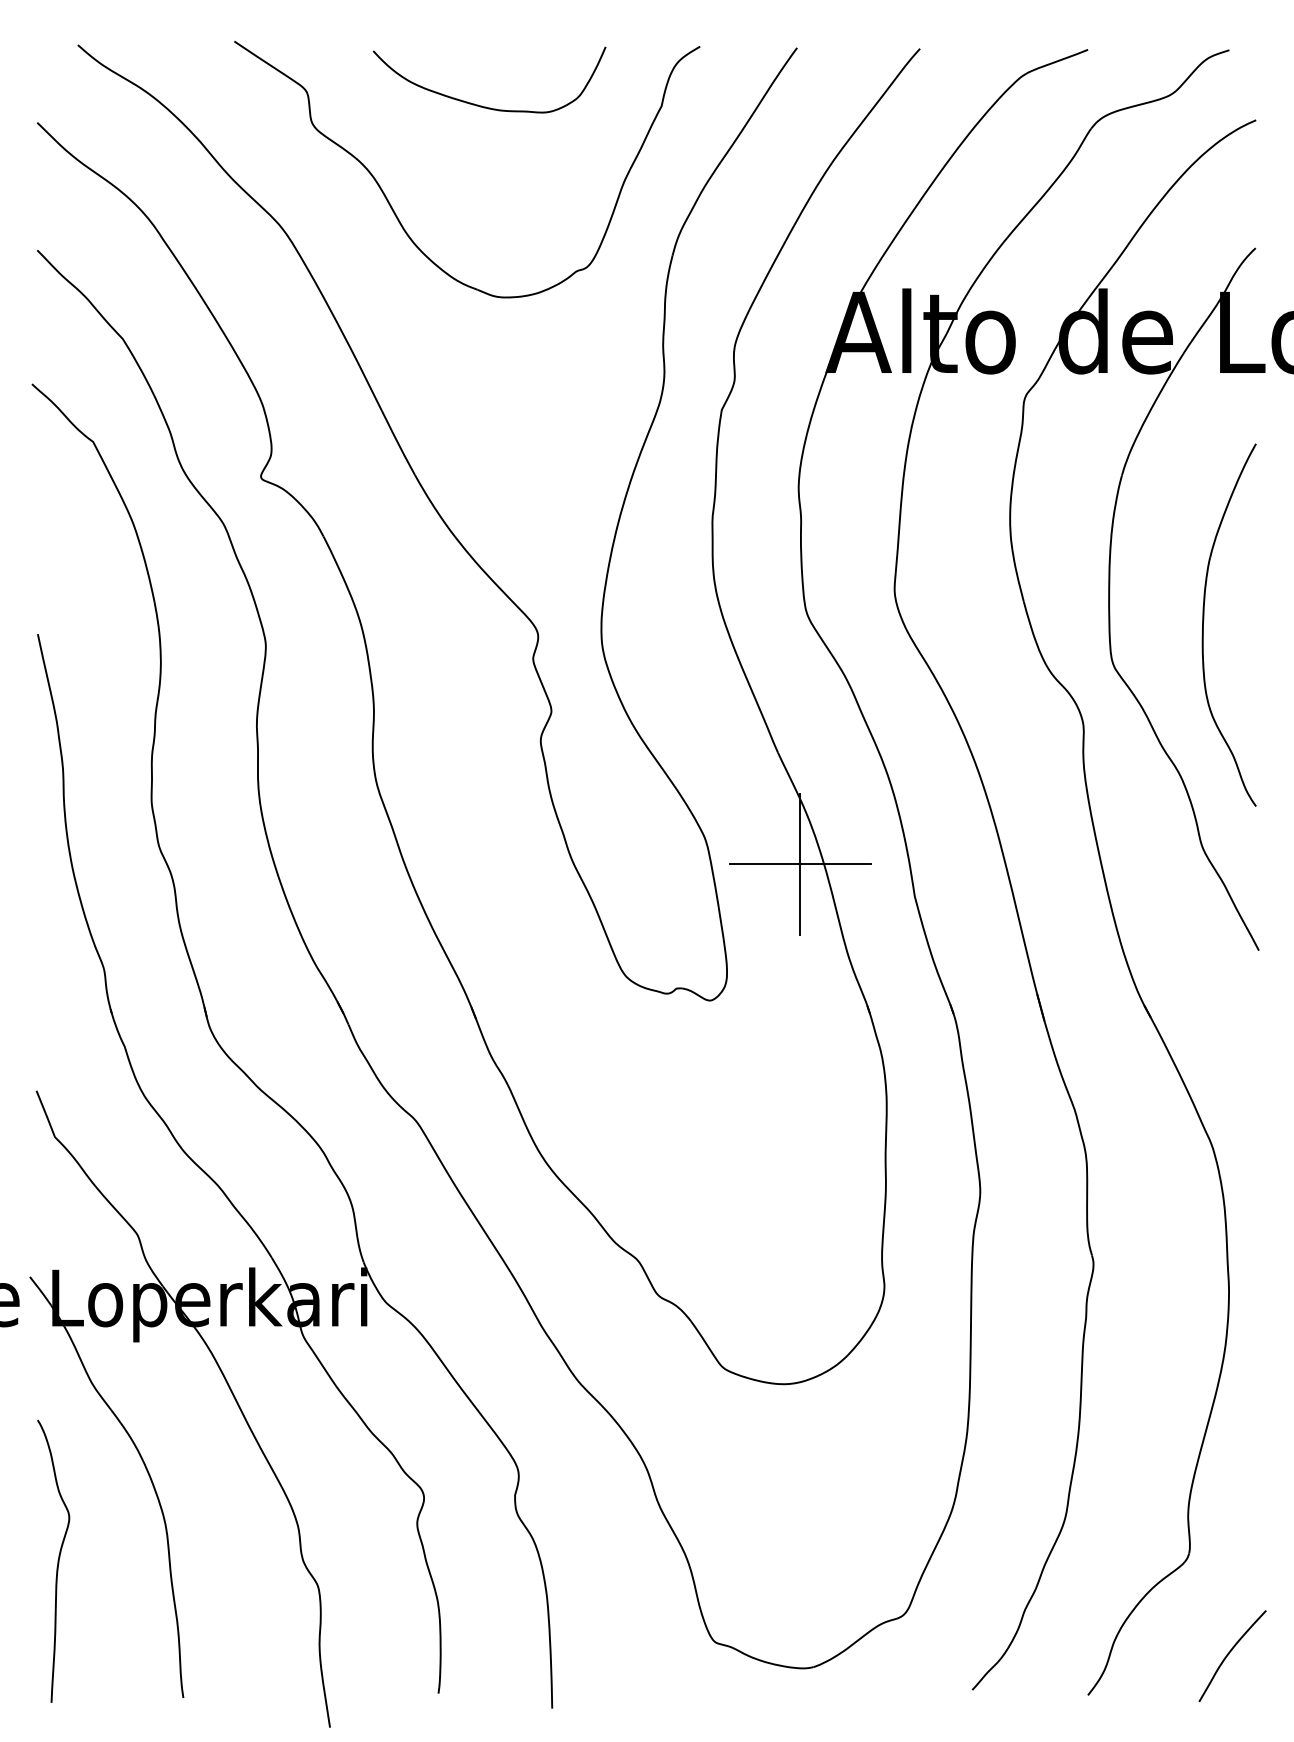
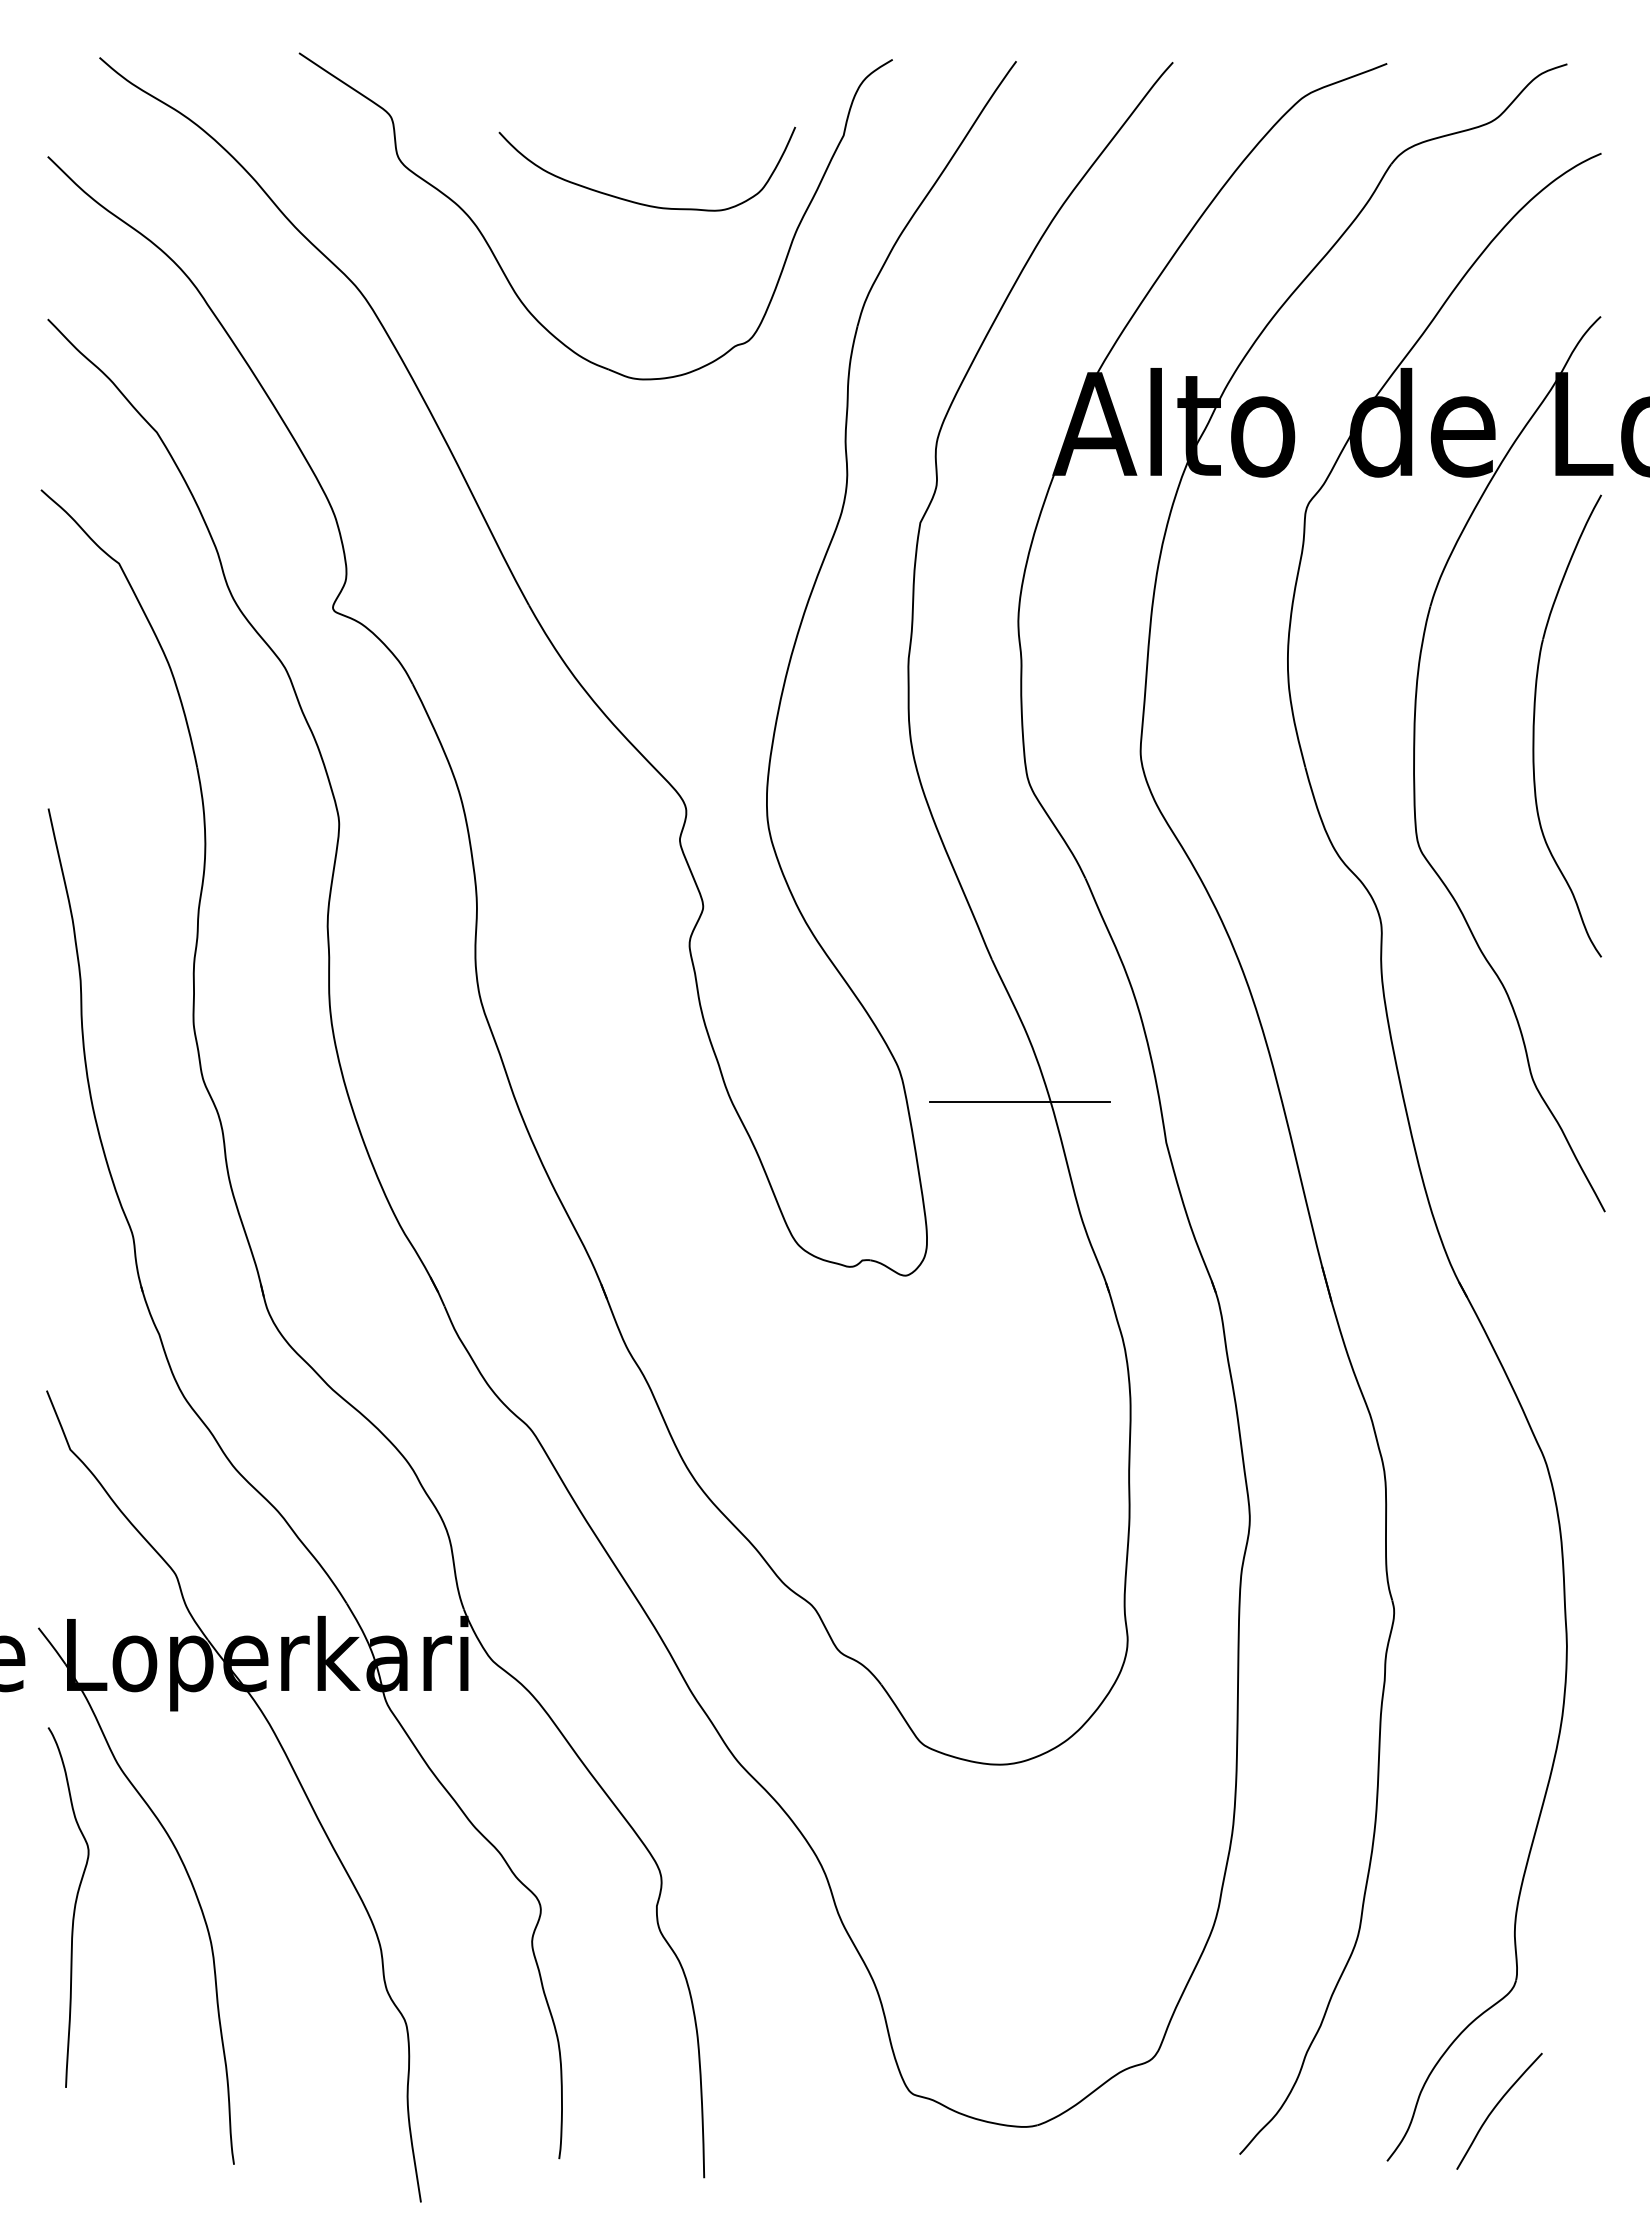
curve: (483, 106) -> (639, 202), moved
part: (1203, 624) -> (1534, 725), moved
line: (800, 863) -> (1020, 1101), removed
curve: (57, 1562) -> (73, 1908), moved
curve: (1230, 1653) -> (1496, 2107), moved

